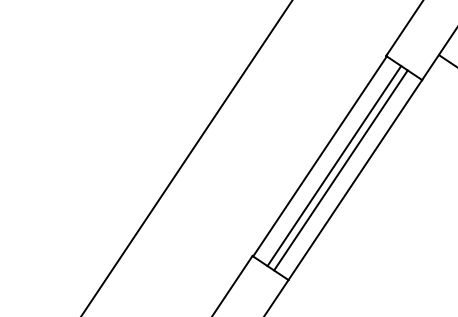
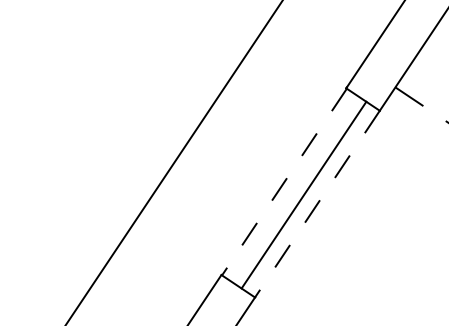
line: (320, 156) -> (284, 182), solid -> dashed
line: (333, 165) -> (297, 190), removed
line: (355, 180) -> (317, 204), solid -> dashed

